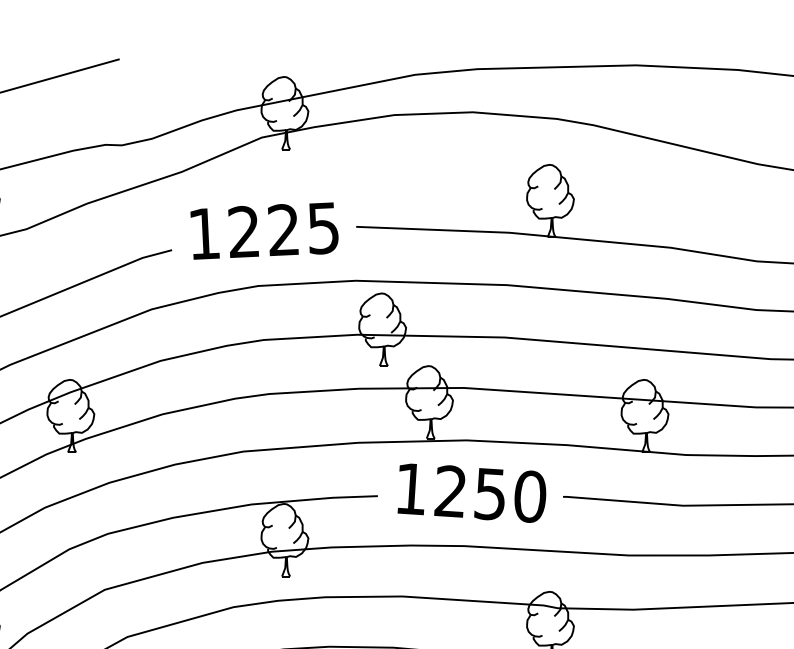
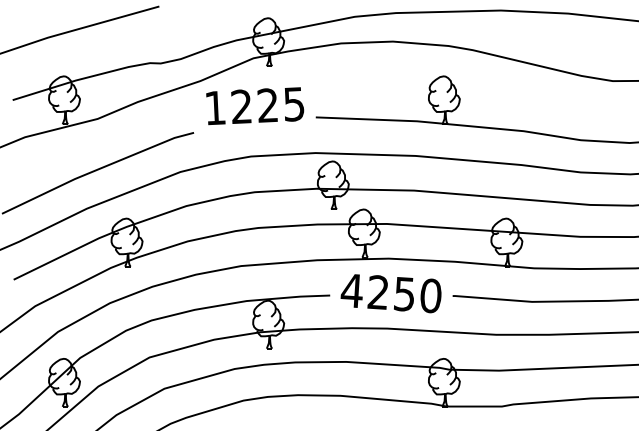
text: (265, 231) -> (255, 106), moved
text: (410, 490) -> (351, 291), 1250 -> 4250

